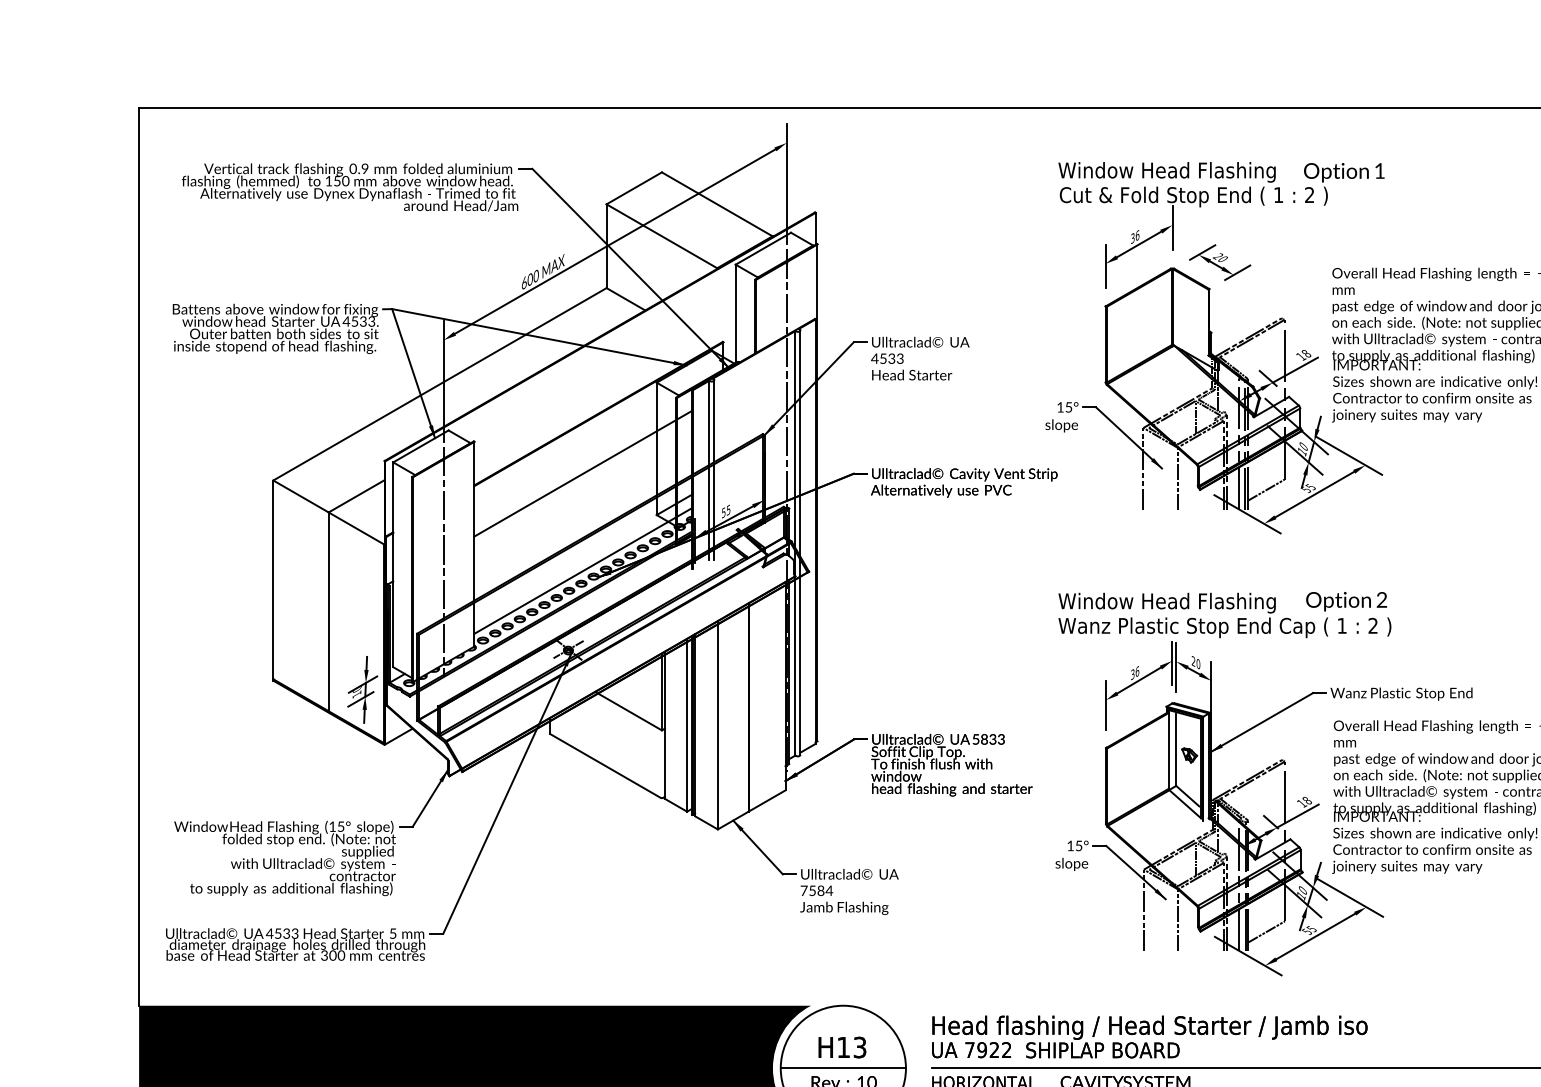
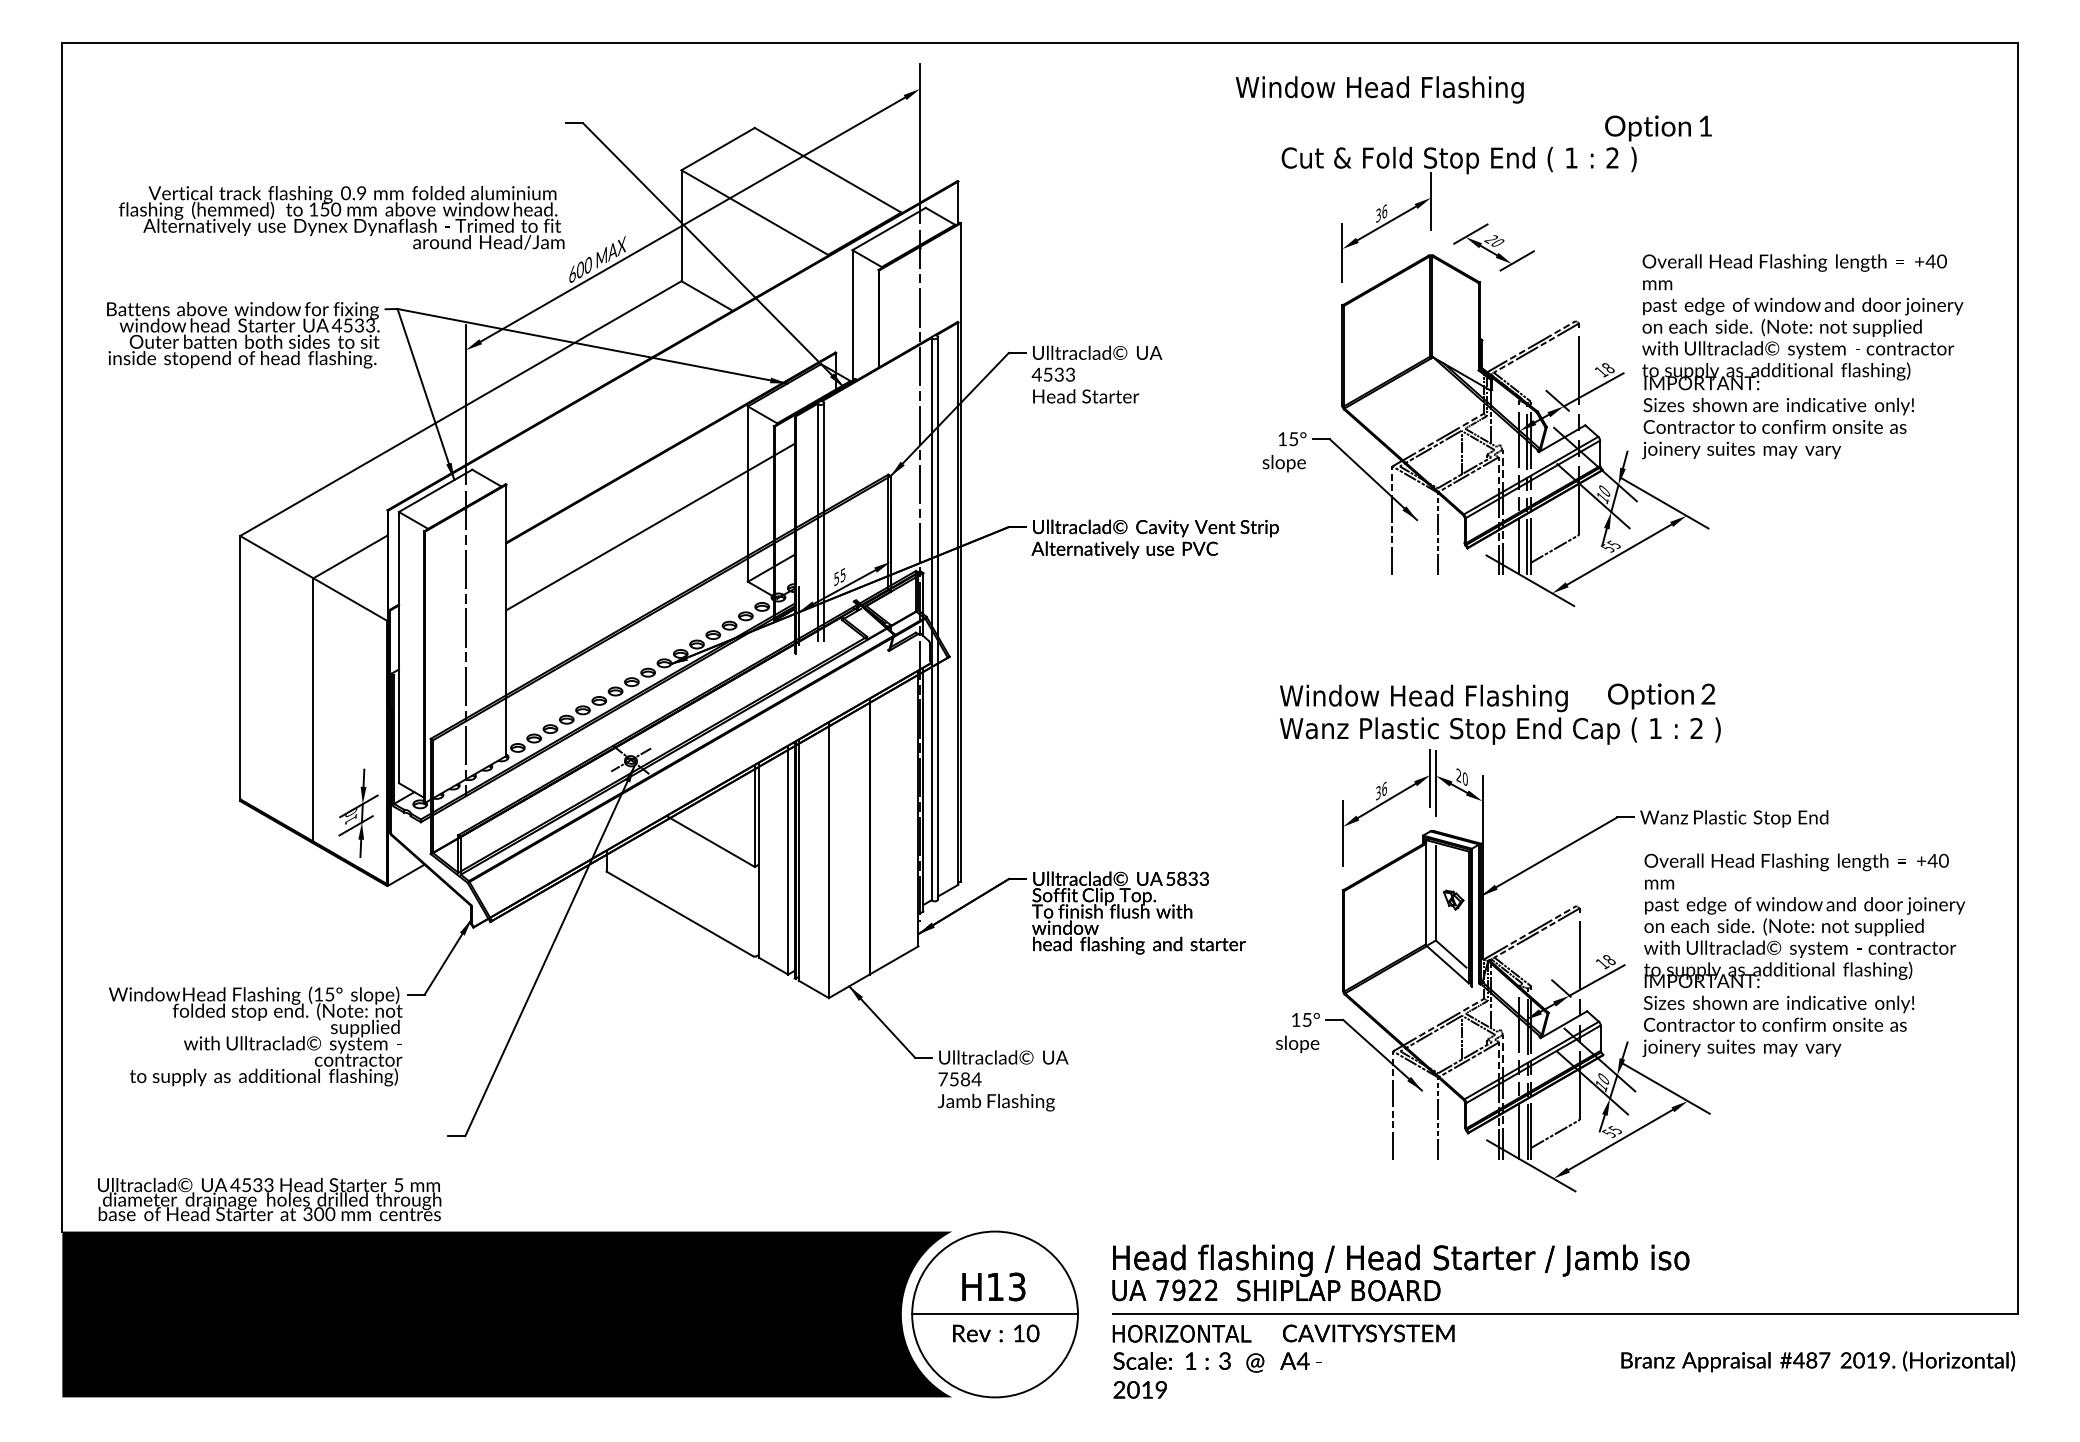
text: (1166, 172) -> (1379, 89), moved
text: (349, 187) -> (341, 217), moved
line: (583, 570) -> (650, 655), removed
text: (295, 944) -> (269, 1199), moved

